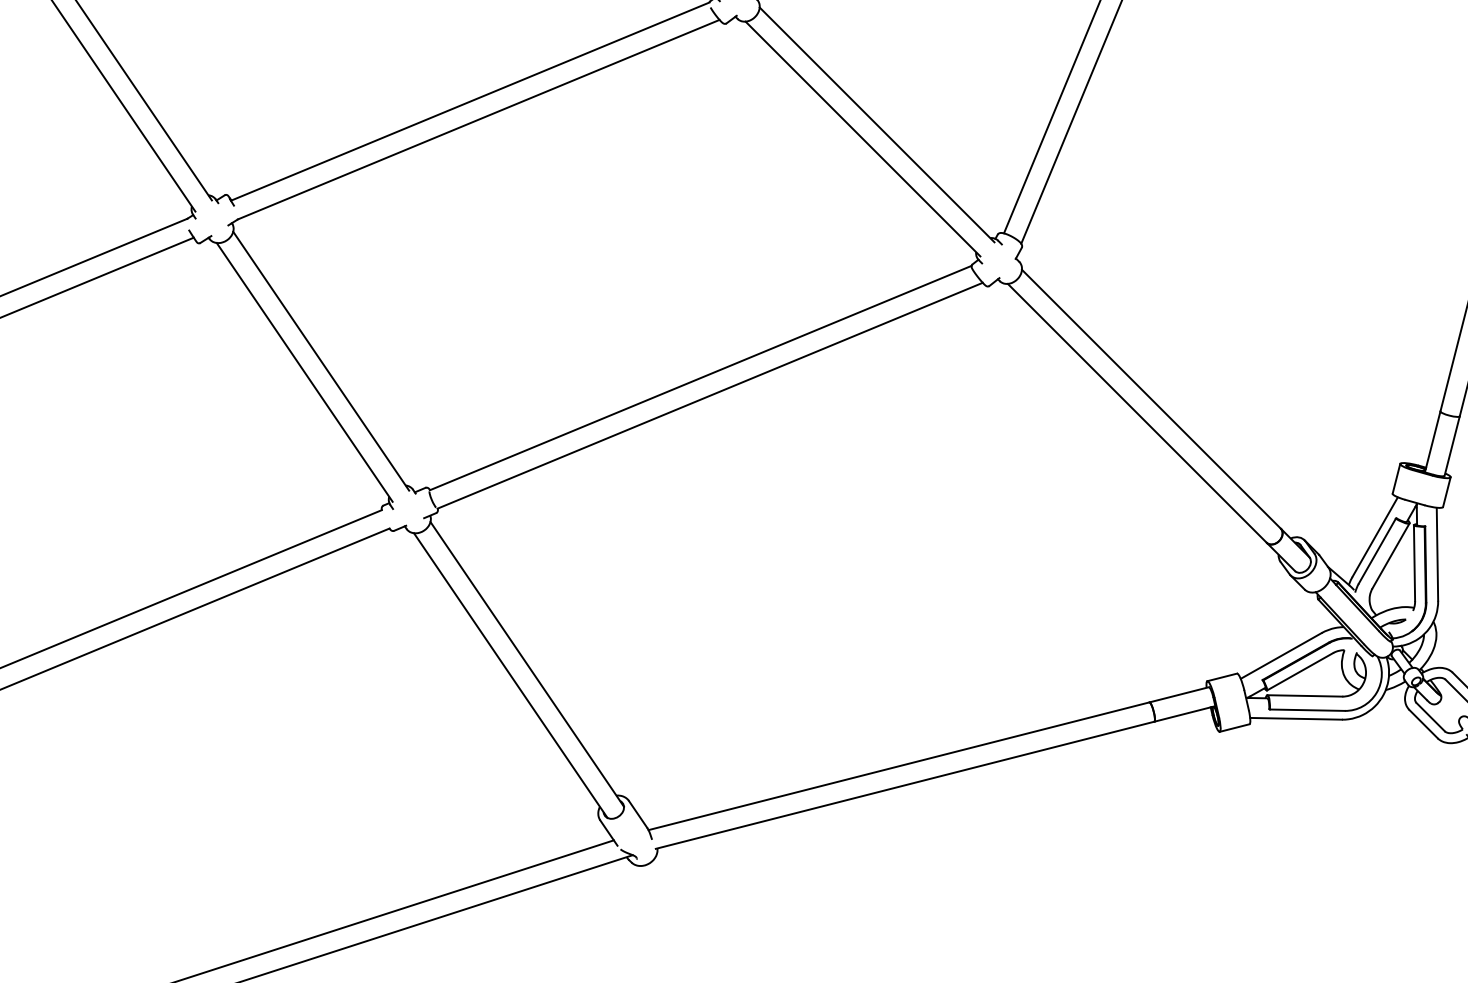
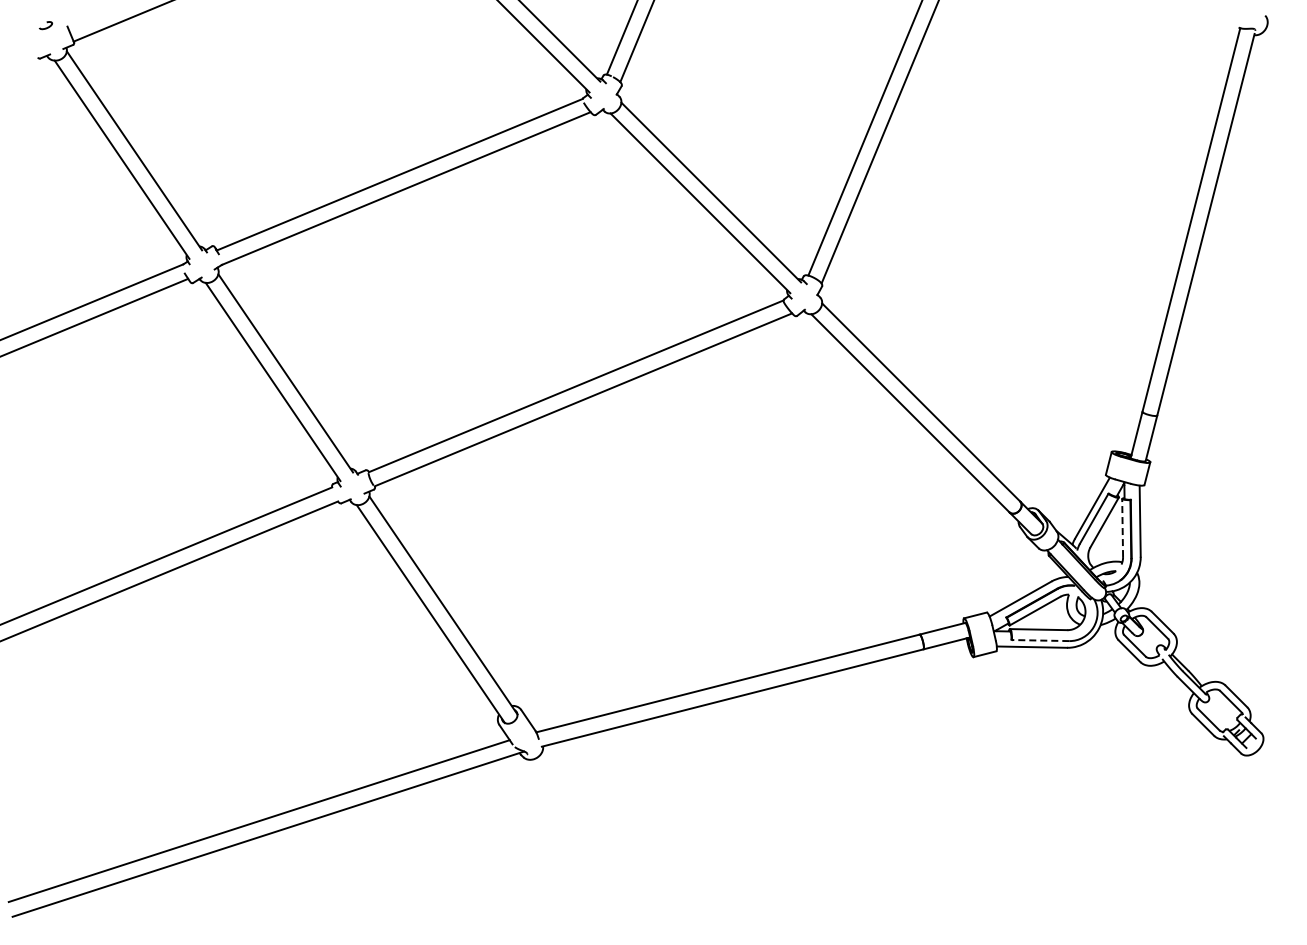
line: (1414, 562) -> (1122, 527), solid -> dashed
line: (1307, 710) -> (1040, 640), solid -> dashed

